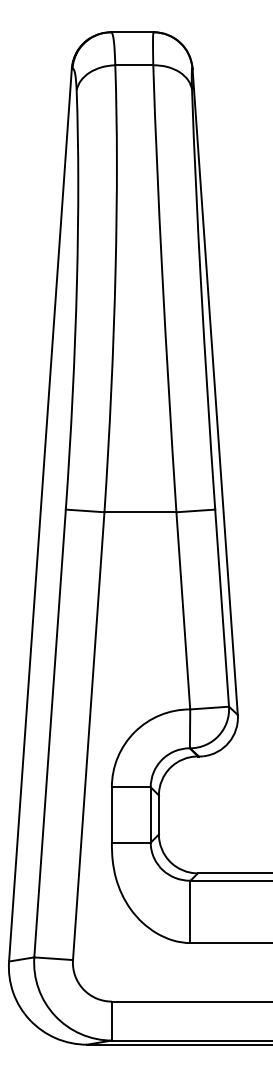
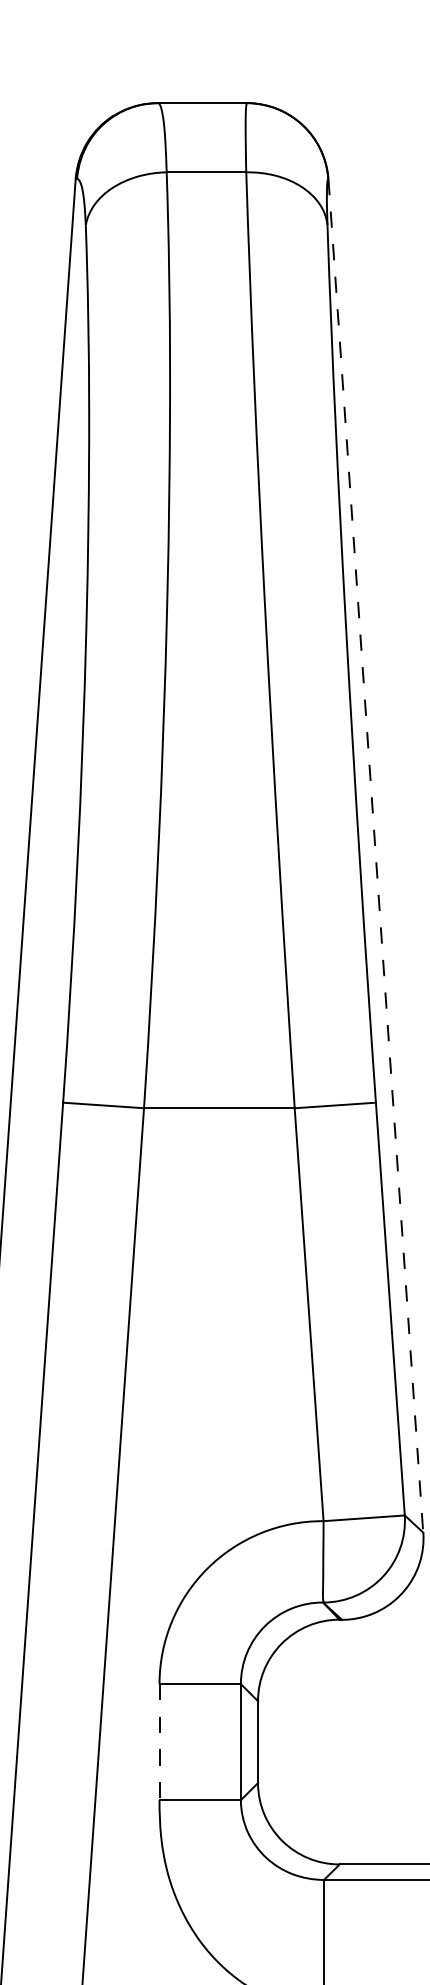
line: (215, 391) -> (376, 855), solid -> dashed
line: (111, 814) -> (158, 1741), solid -> dashed

